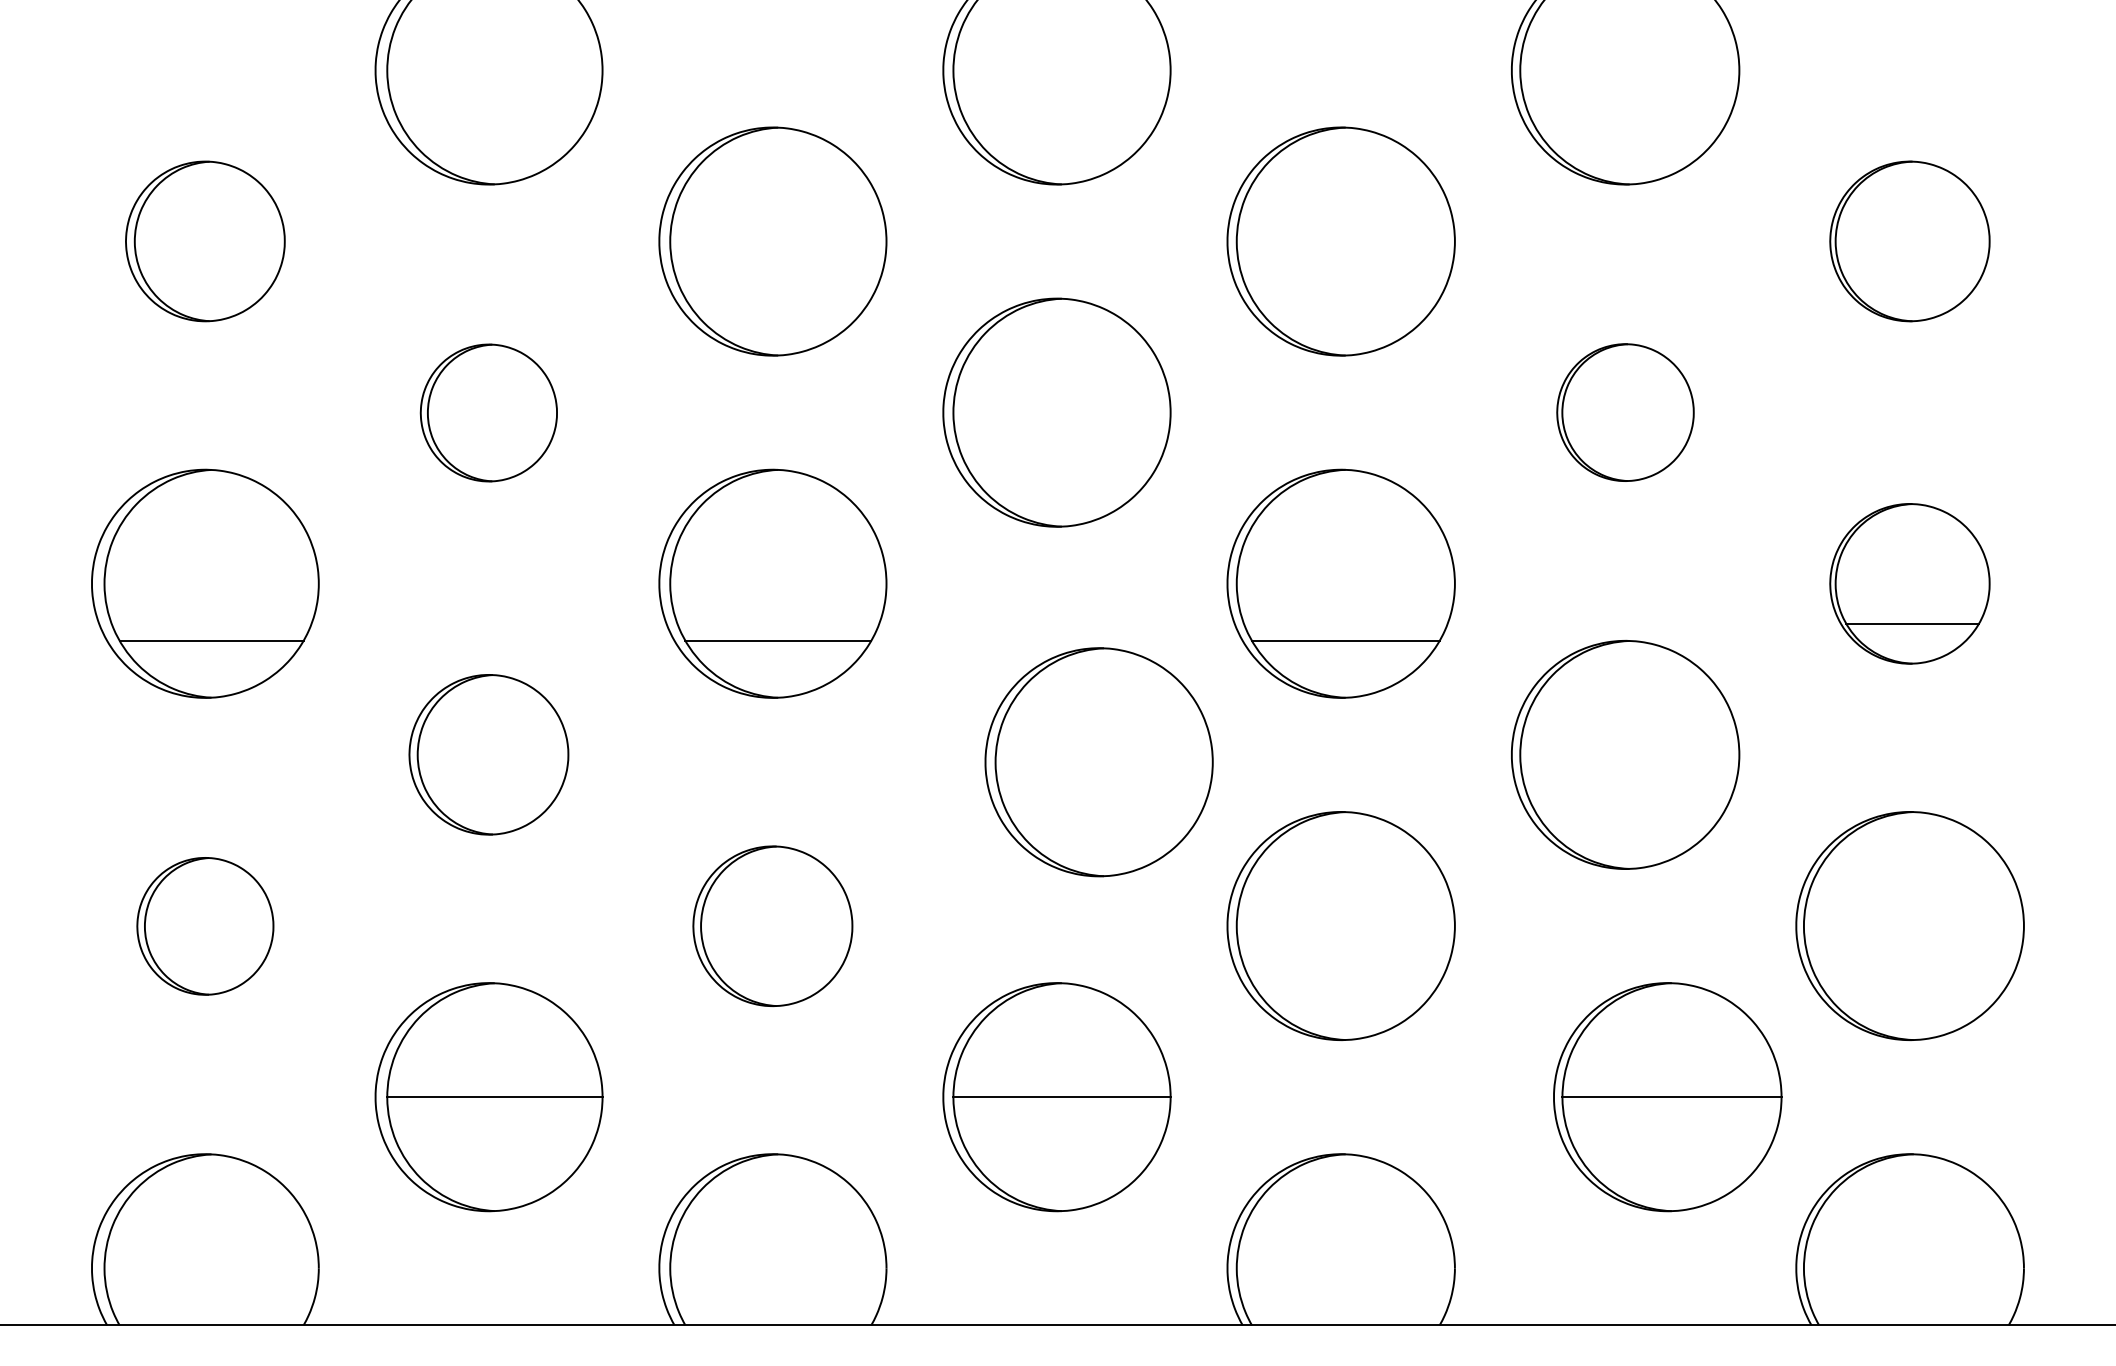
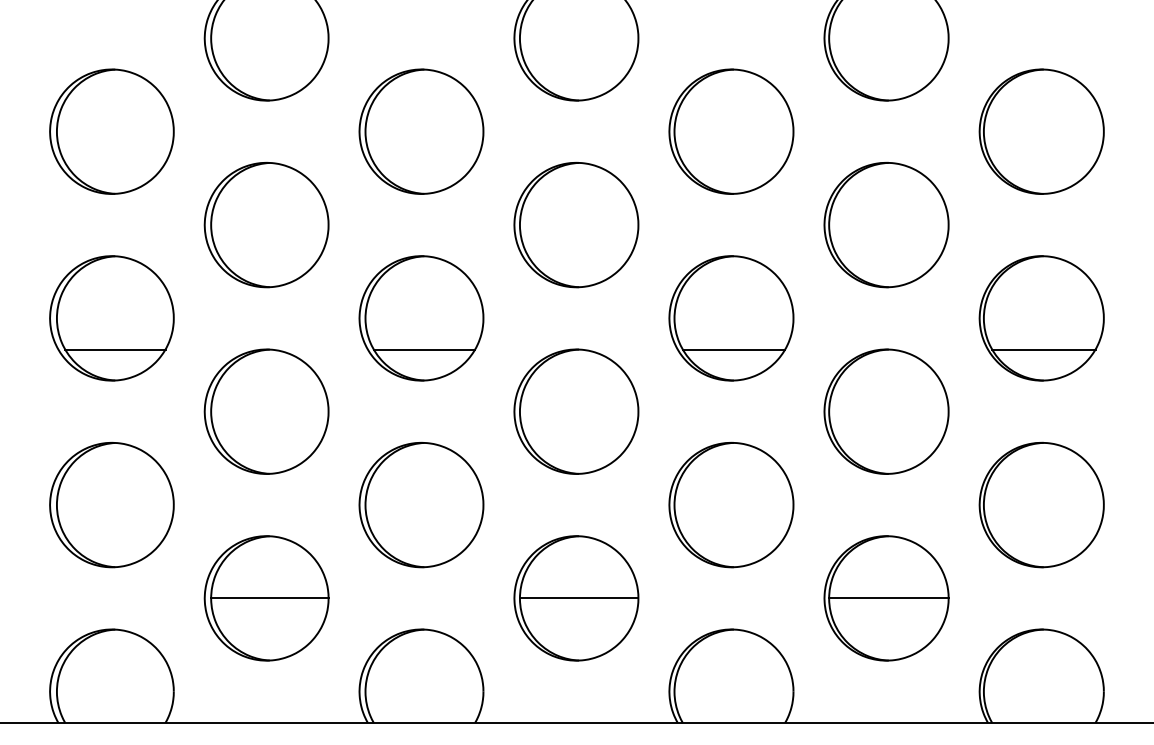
part: (204, 241) -> (111, 131), size x1.43
part: (1909, 241) -> (1041, 131), size x1.43
part: (1625, 411) -> (886, 224), size x1.67
part: (488, 413) -> (266, 225), size x1.67
part: (1909, 583) -> (1041, 318), size x1.43
part: (488, 754) -> (266, 411), size x1.43
part: (1099, 761) -> (576, 411), moved
part: (204, 926) -> (111, 505), size x1.67
part: (772, 926) -> (421, 505), size x1.43
part: (1667, 1097) -> (886, 598), moved

